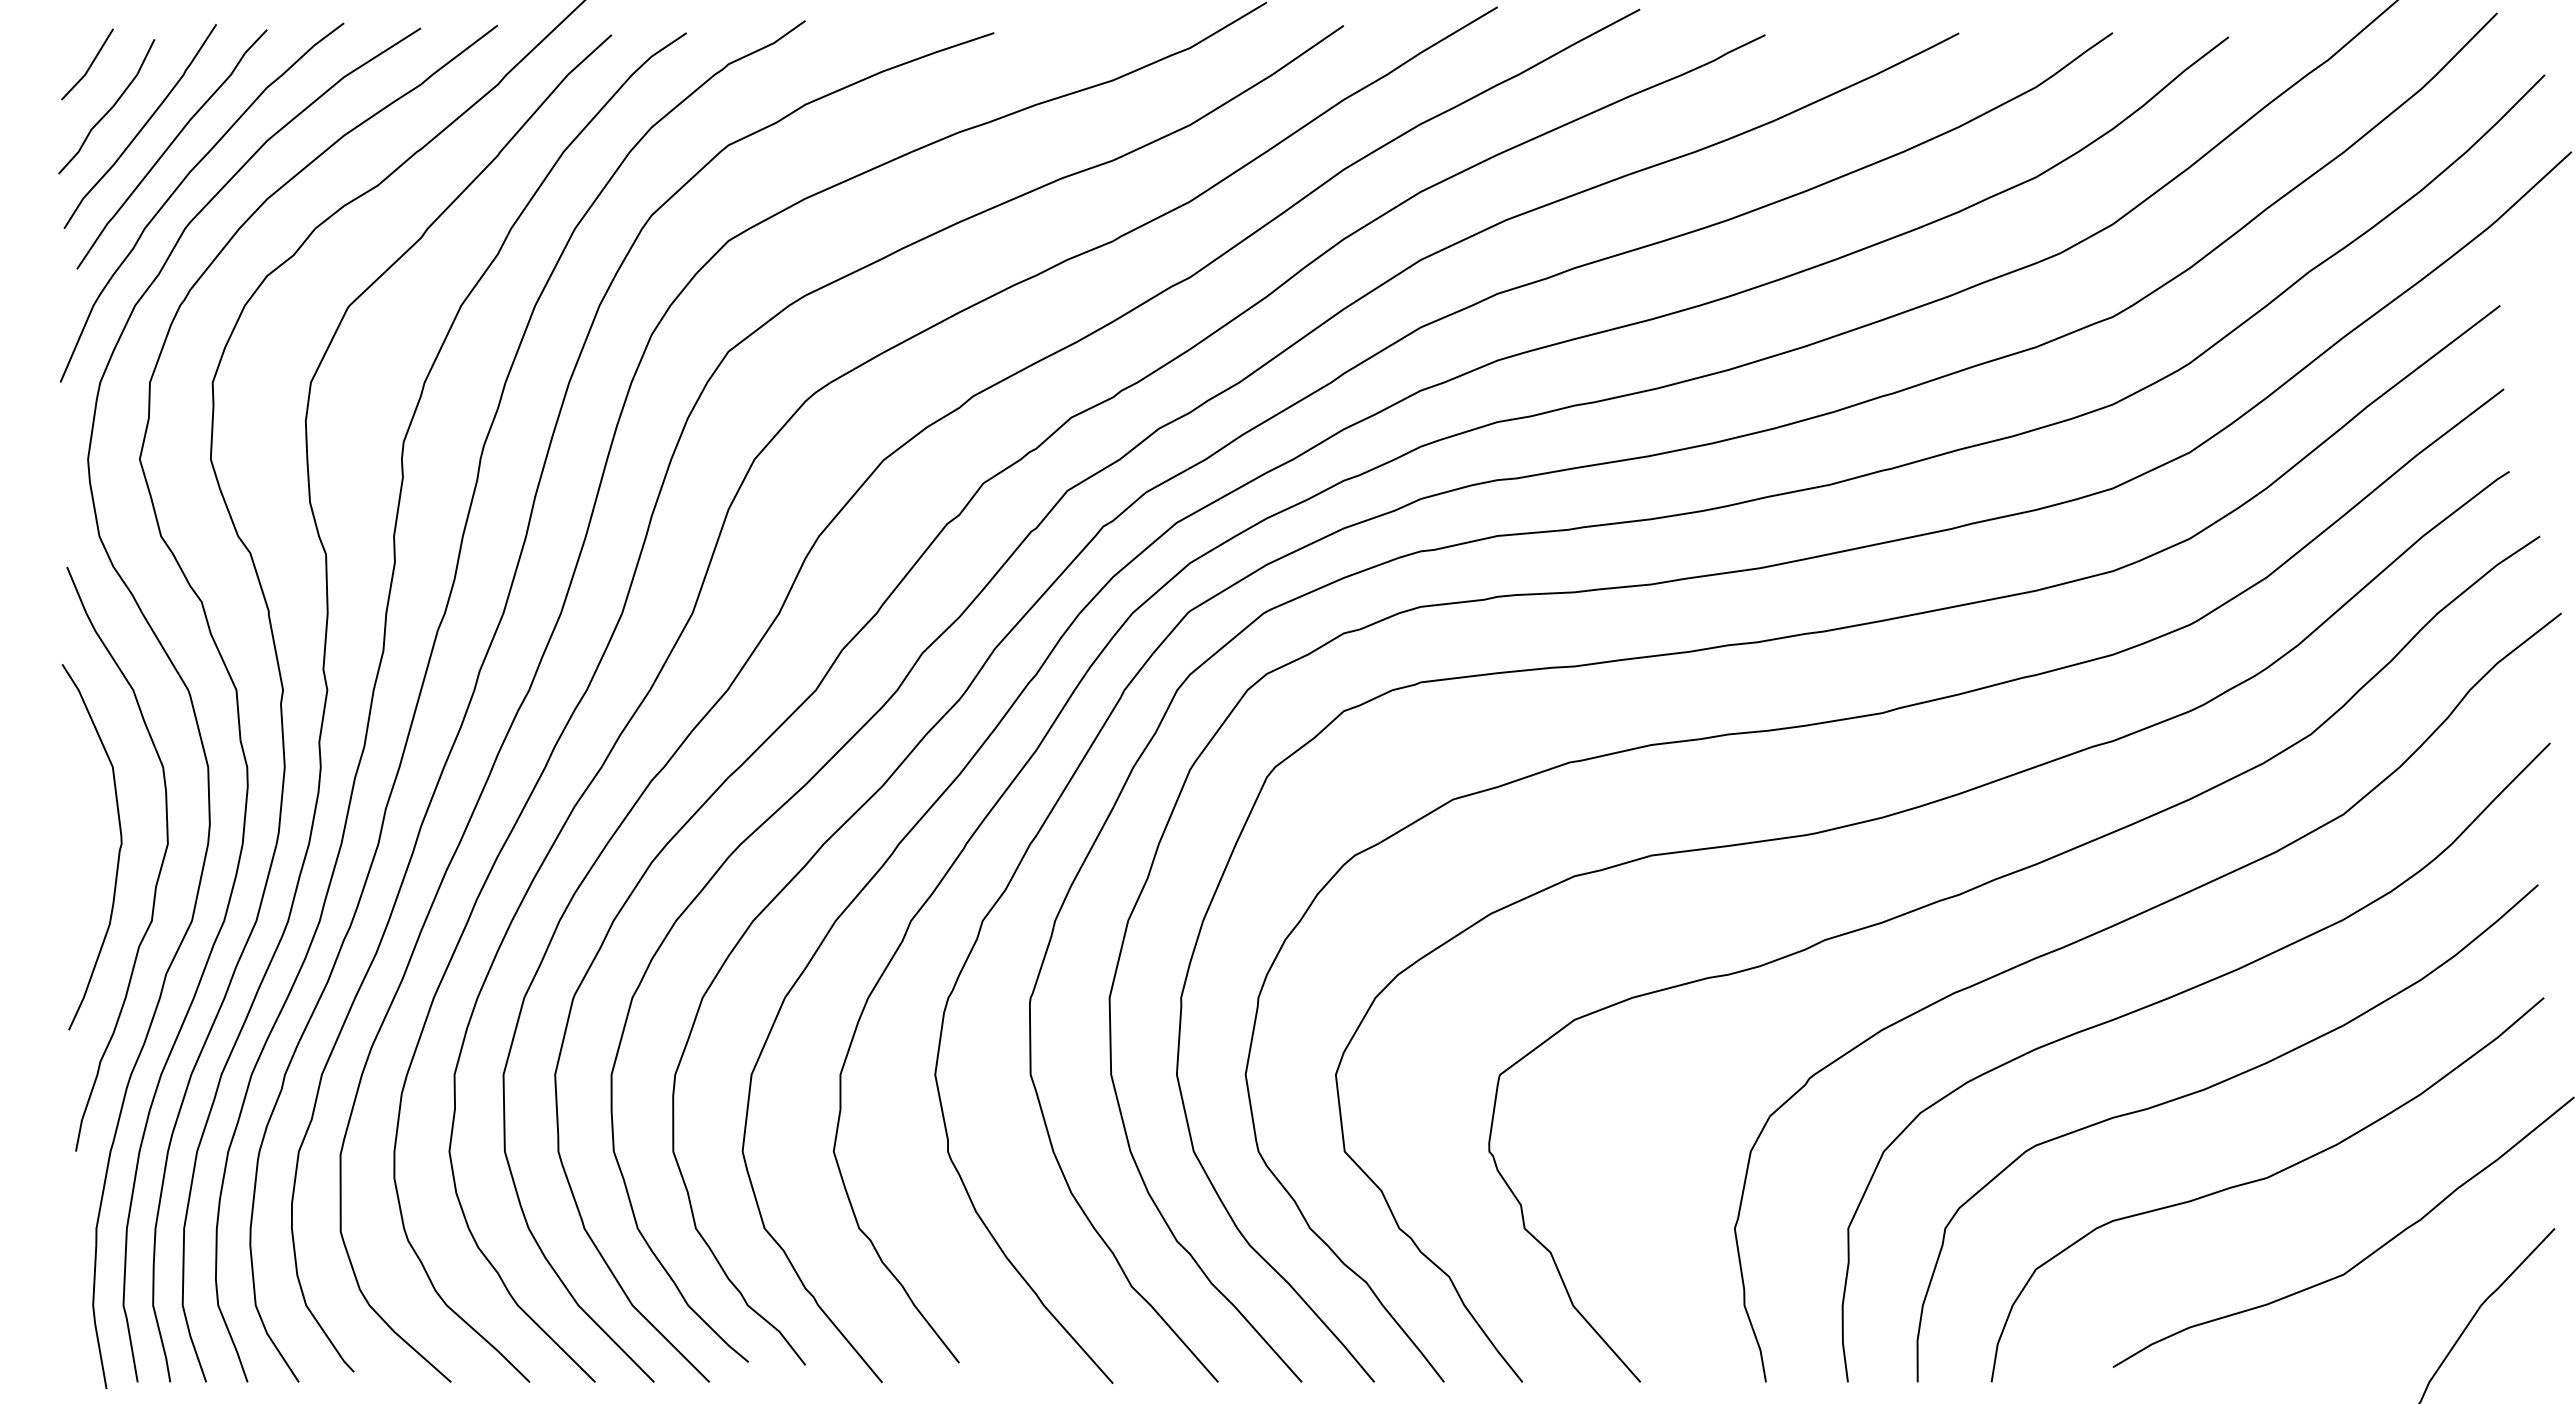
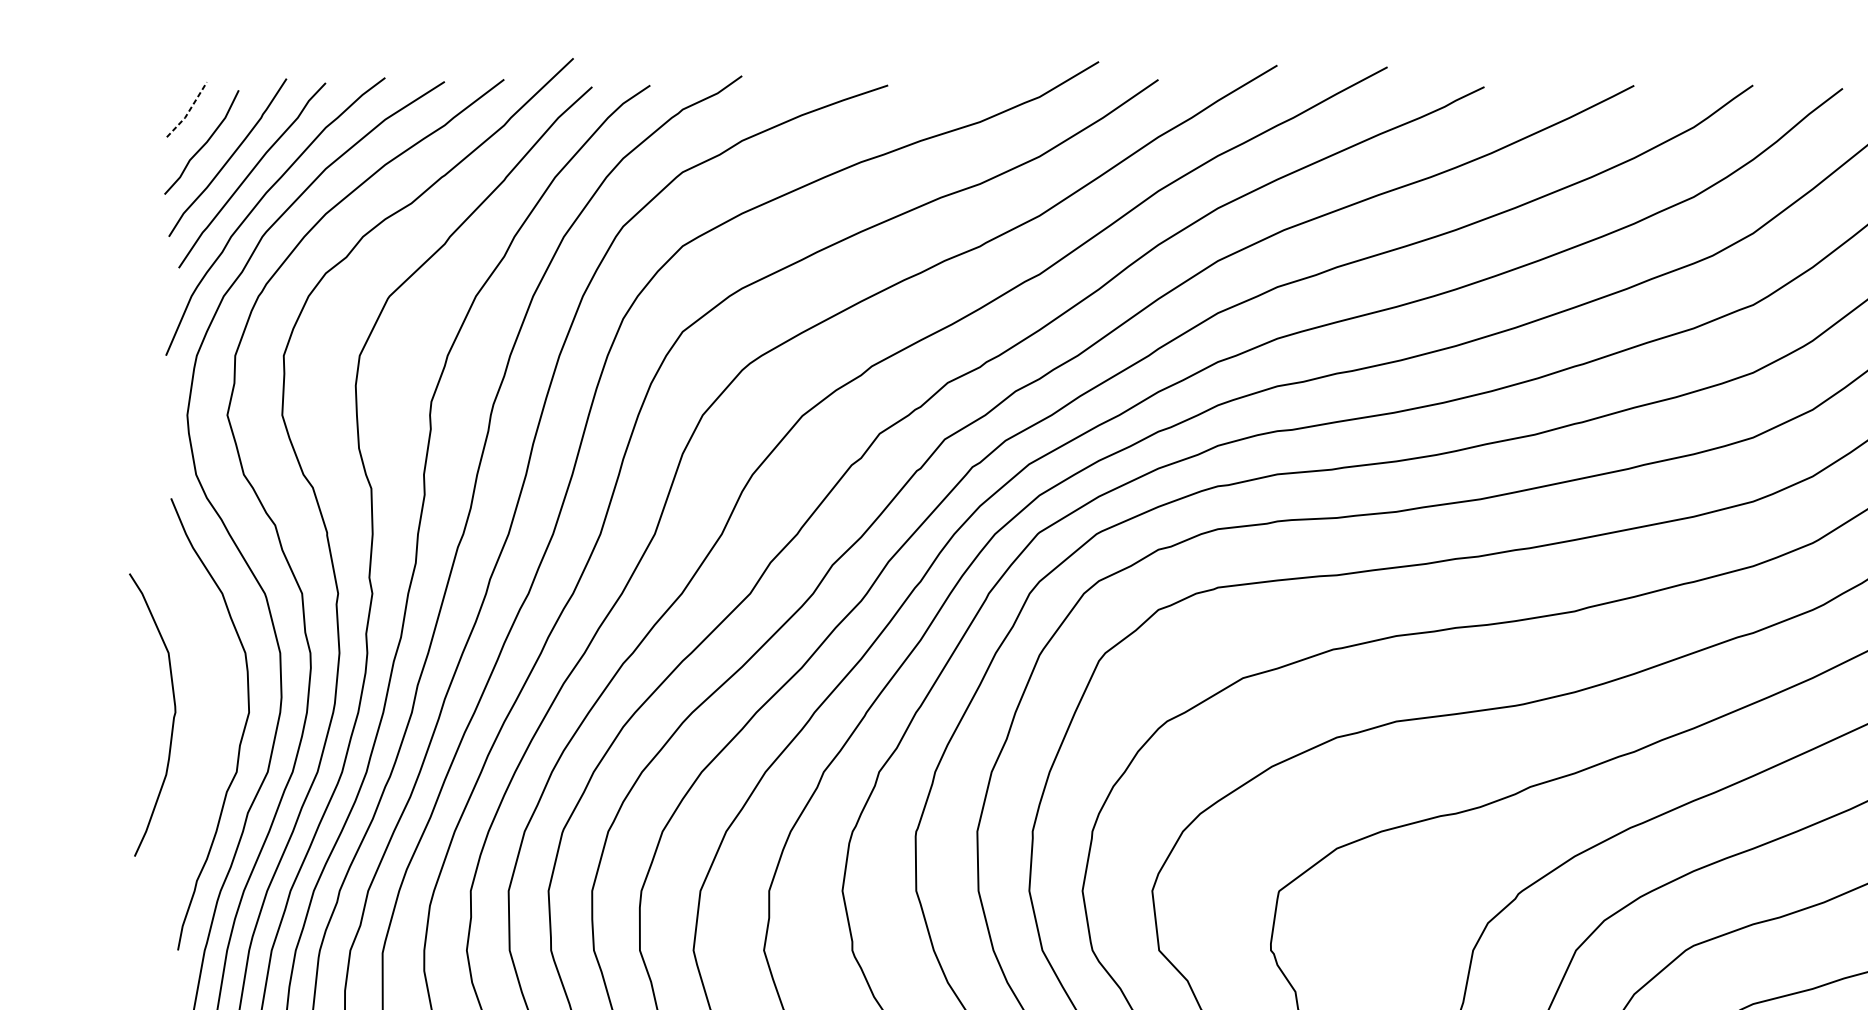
line: (89, 67) -> (188, 112), solid -> dashed
curve: (118, 850) -> (173, 717), moved

